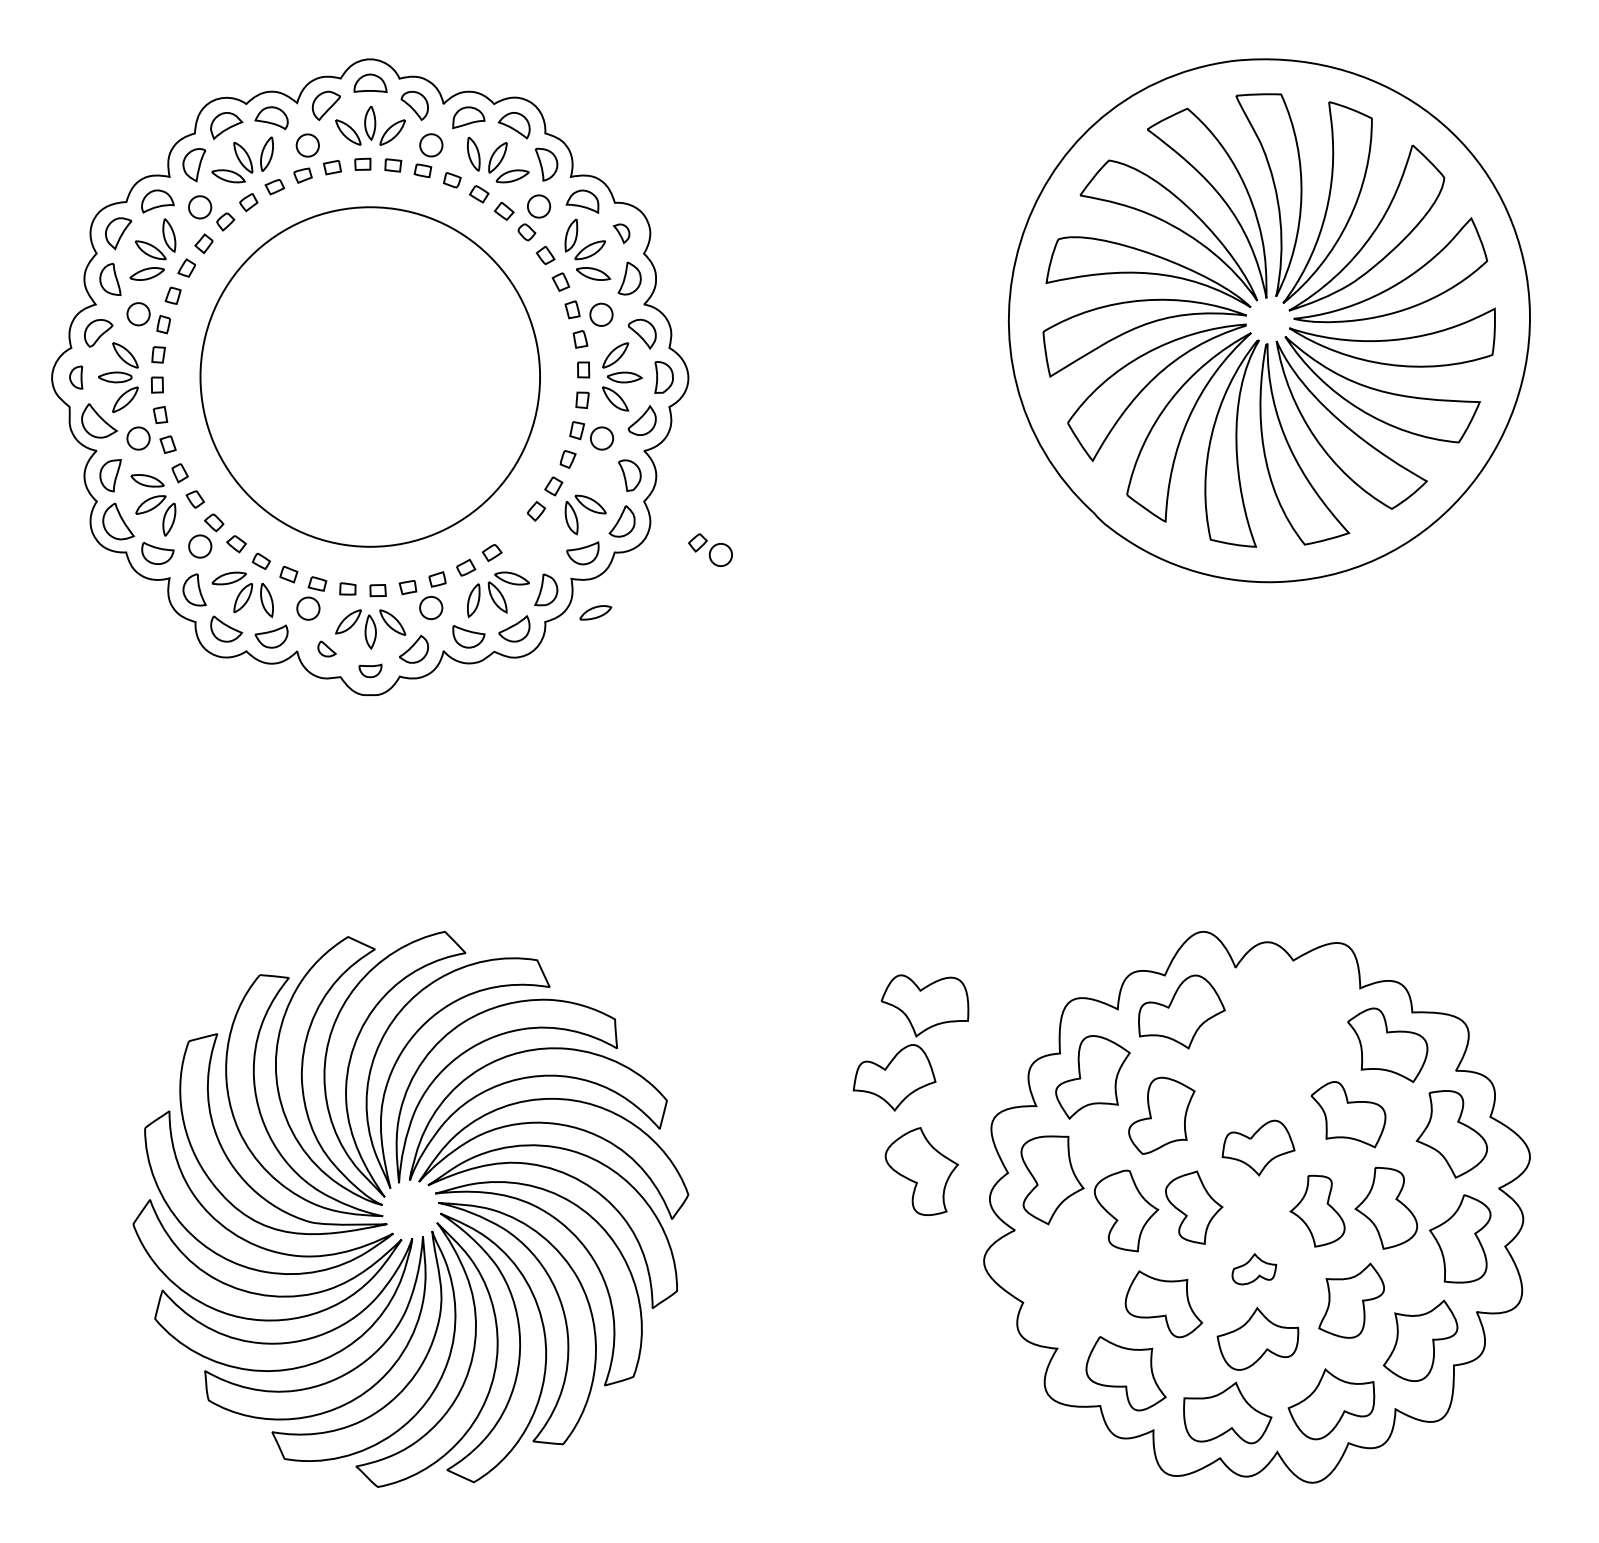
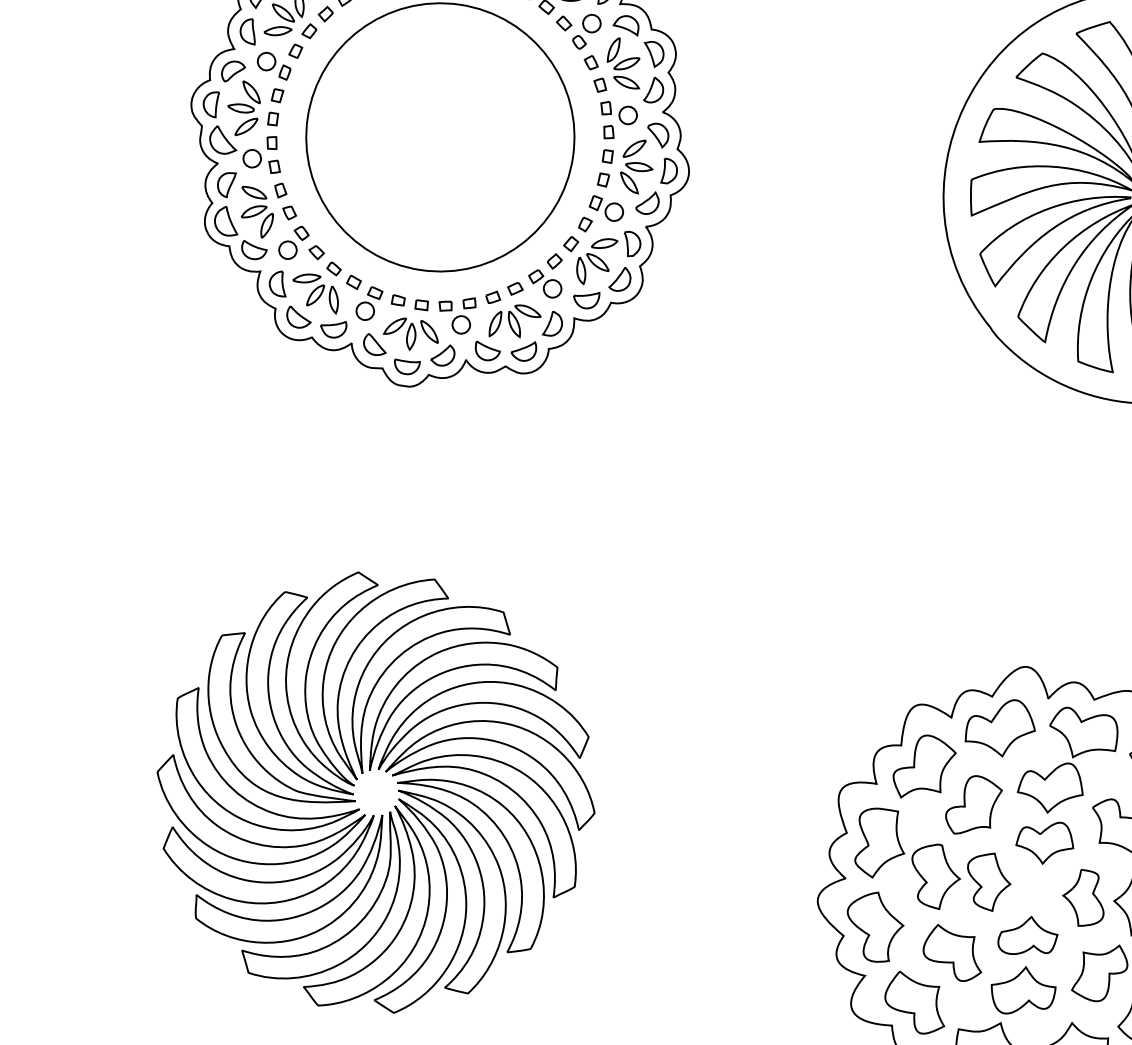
part: (621, 233) -> (653, 54), size x1.67
part: (75, 377) -> (210, 103), size x1.43
part: (710, 549) -> (545, 283), moved
part: (595, 612) -> (604, 243), moved
part: (326, 648) -> (374, 344), size x1.67
part: (370, 670) -> (406, 366), size x1.43
part: (910, 1042) -> (1067, 761), moved
part: (921, 1171) -> (874, 926), moved
part: (1254, 1269) -> (1028, 936), size x1.67

